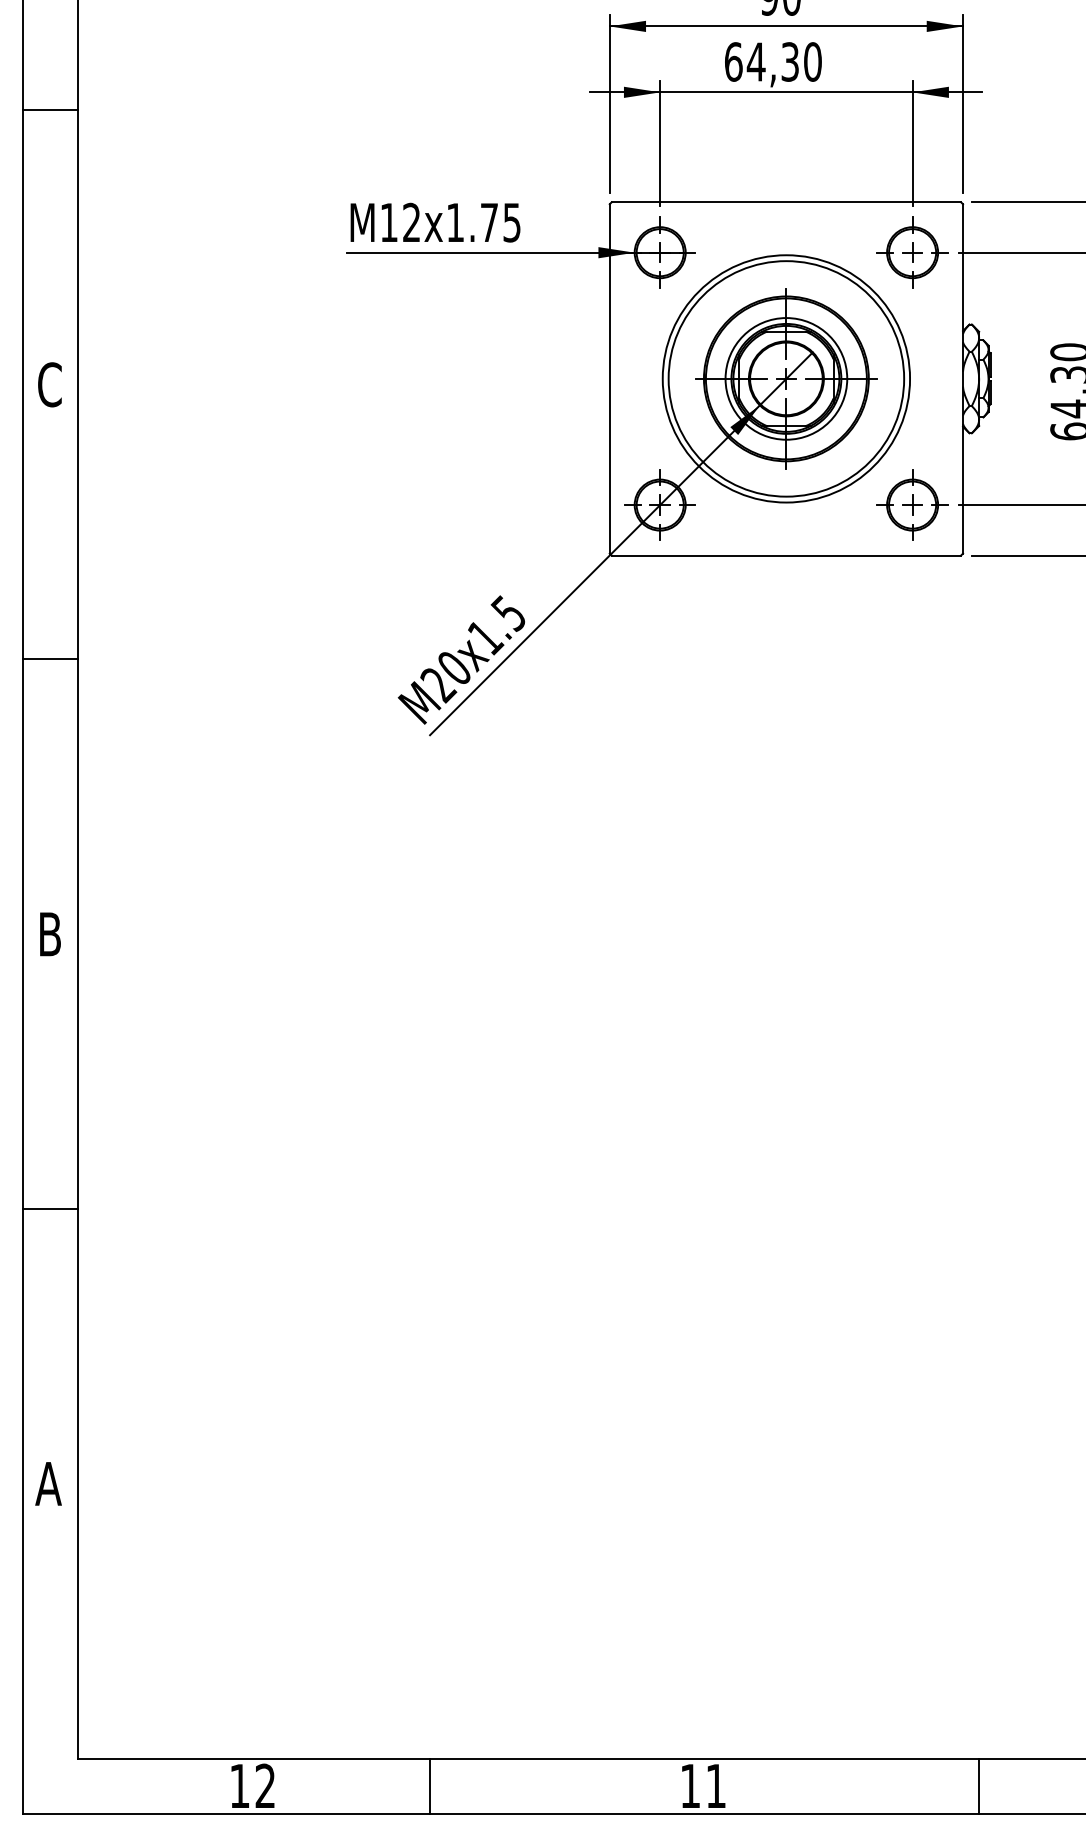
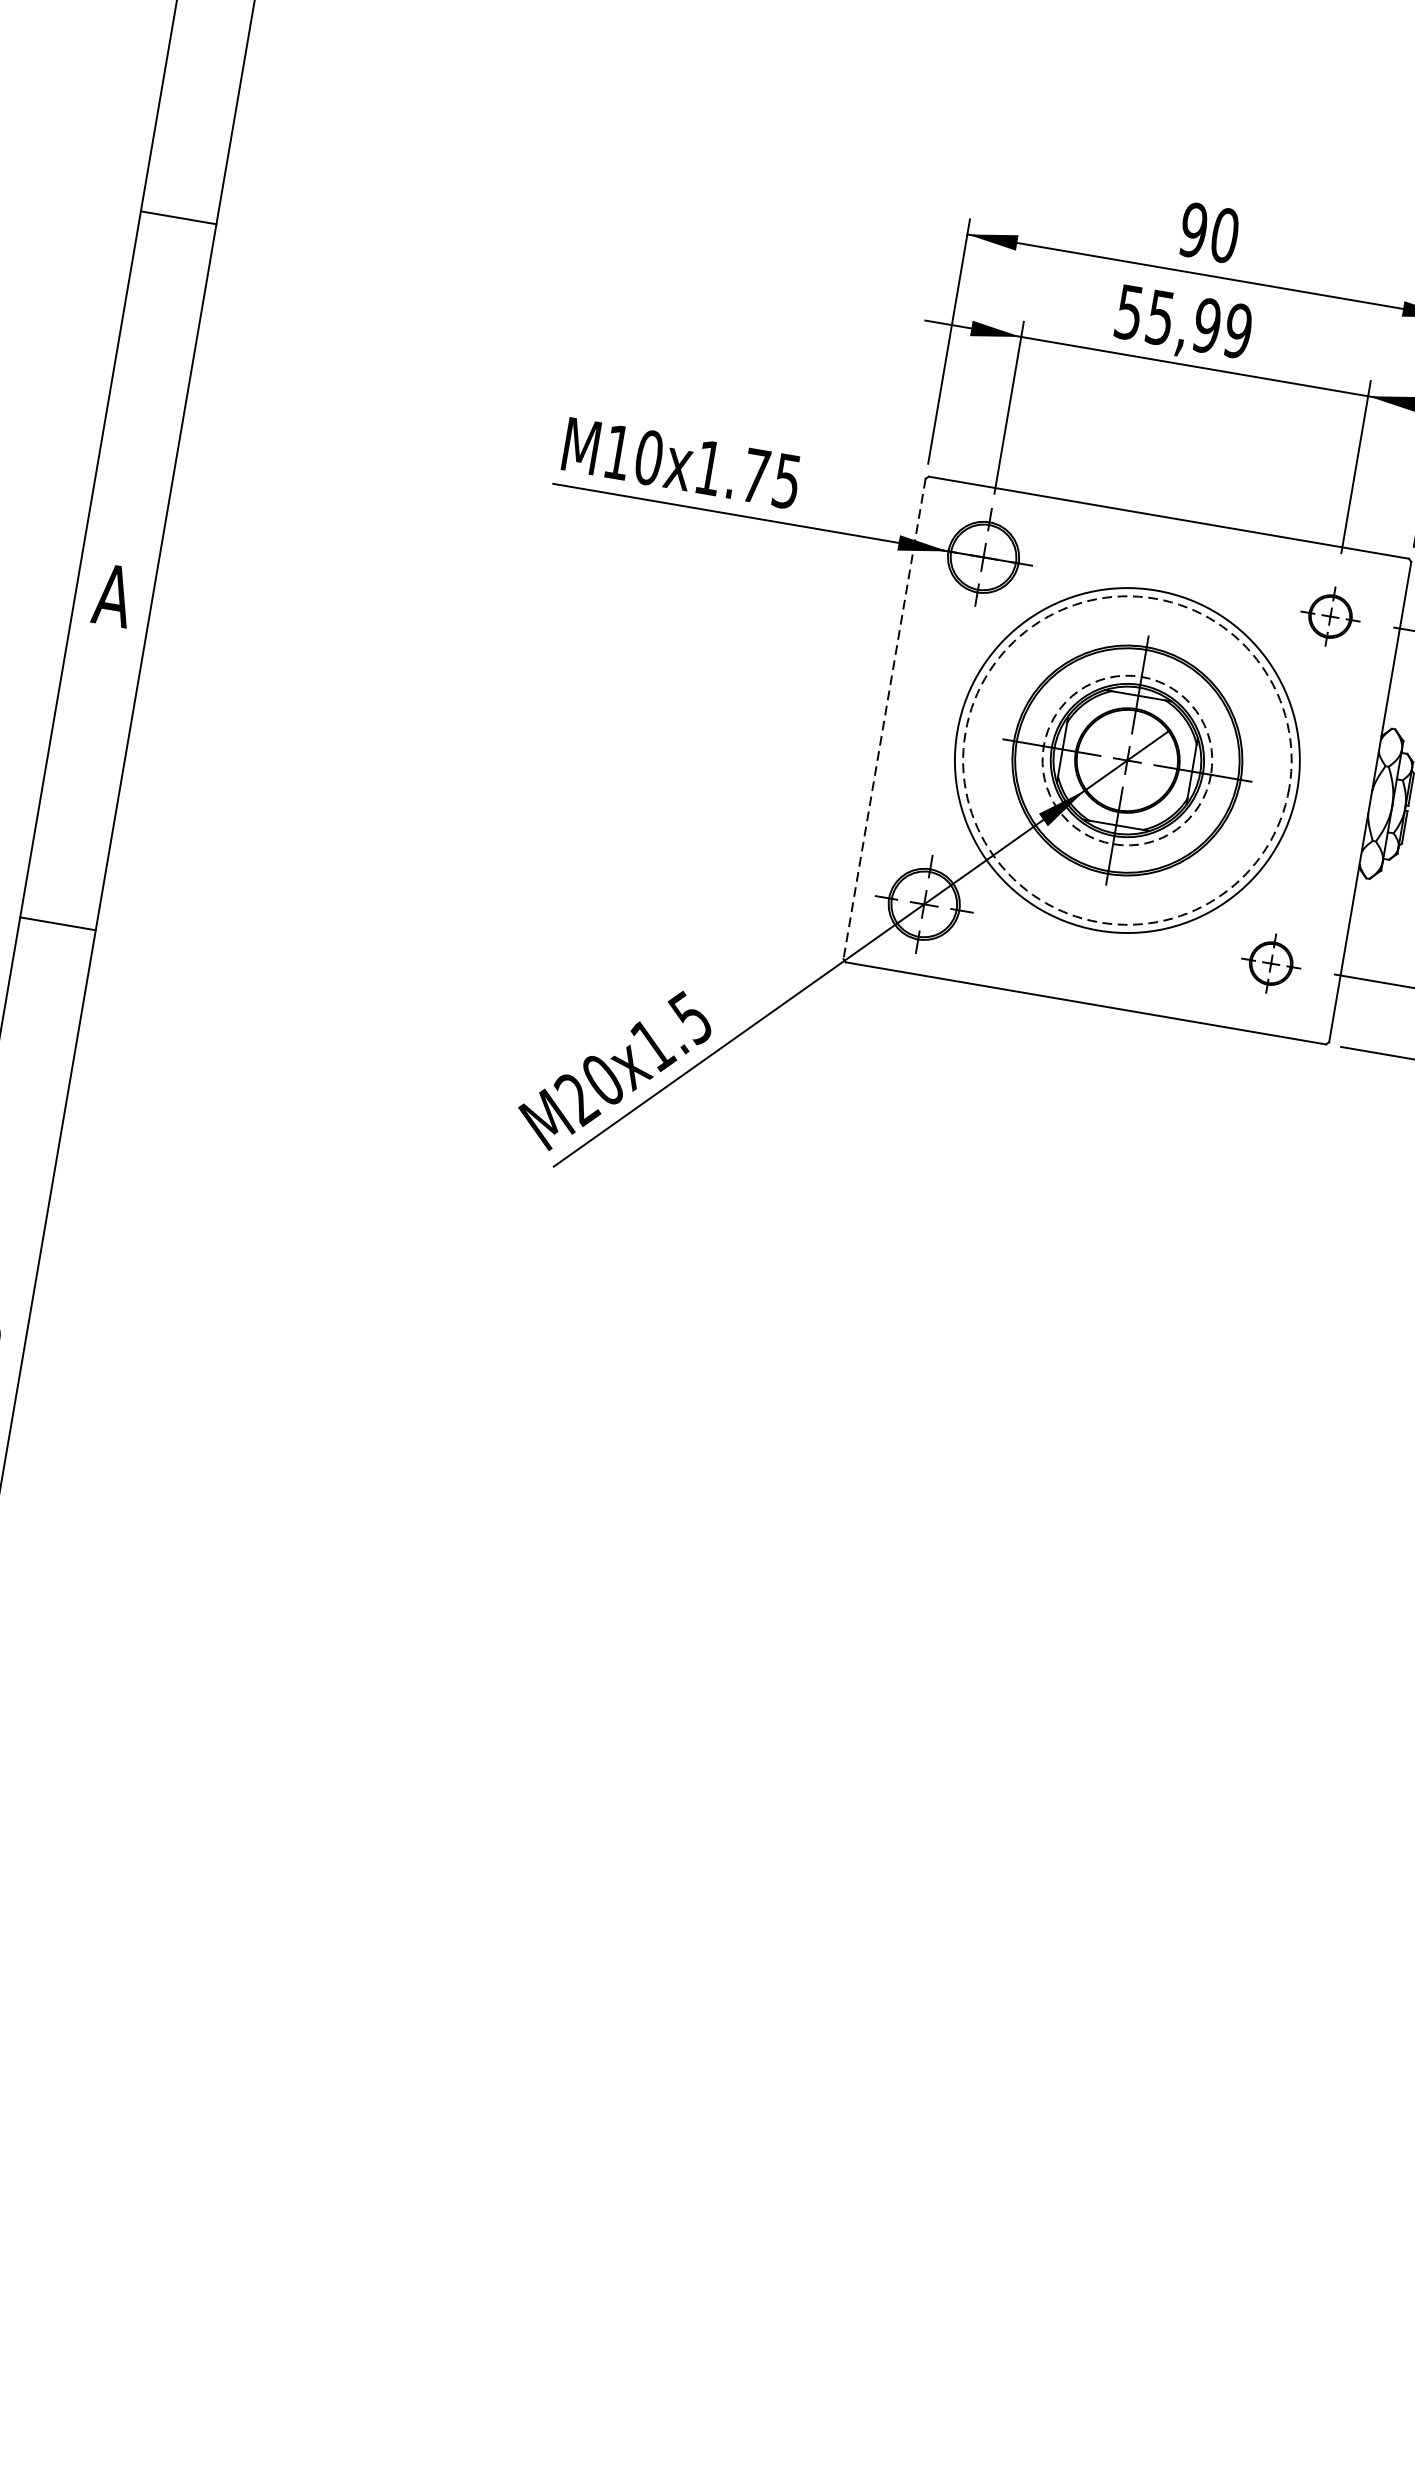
text: (773, 61) -> (1184, 321), 64,30 -> 55,99
text: (411, 222) -> (648, 457), M12x1.75 -> M10x1.75
part: (912, 252) -> (1330, 616), size x0.6
line: (609, 378) -> (884, 718), solid -> dashed
circle: (786, 378) -> (1127, 760), solid -> dashed
circle: (786, 378) -> (1127, 760), solid -> dashed
text: (49, 384) -> (113, 595), C -> A
part: (912, 504) -> (1271, 962), size x0.6
line: (49, 659) -> (56, 923), moved

